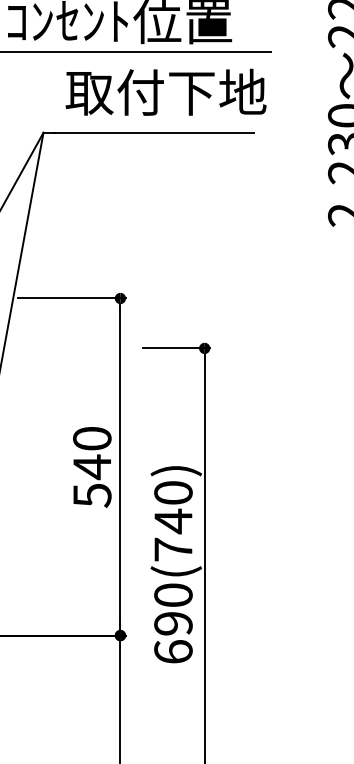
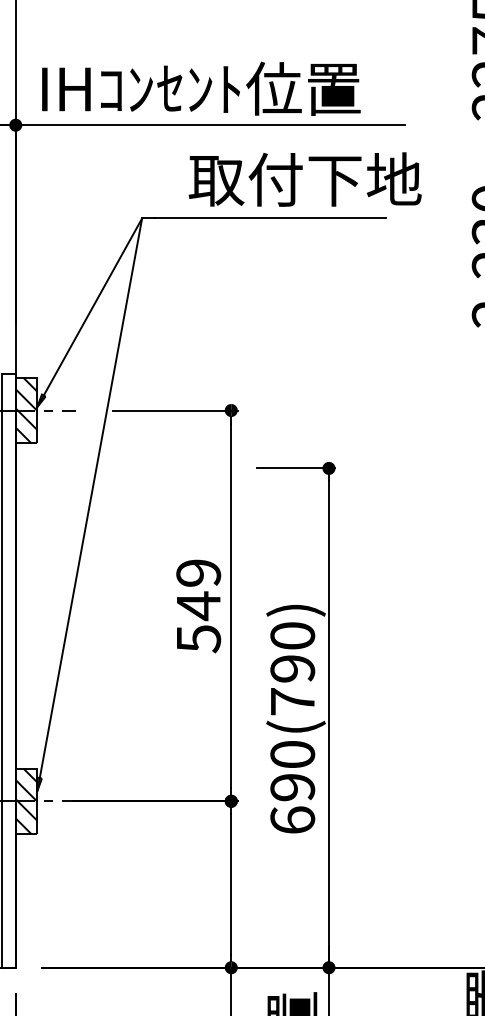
text: (165, 92) -> (304, 179), moved
text: (92, 438) -> (198, 572), 540 -> 549
text: (173, 521) -> (292, 668), 690(740) -> 690(790)

